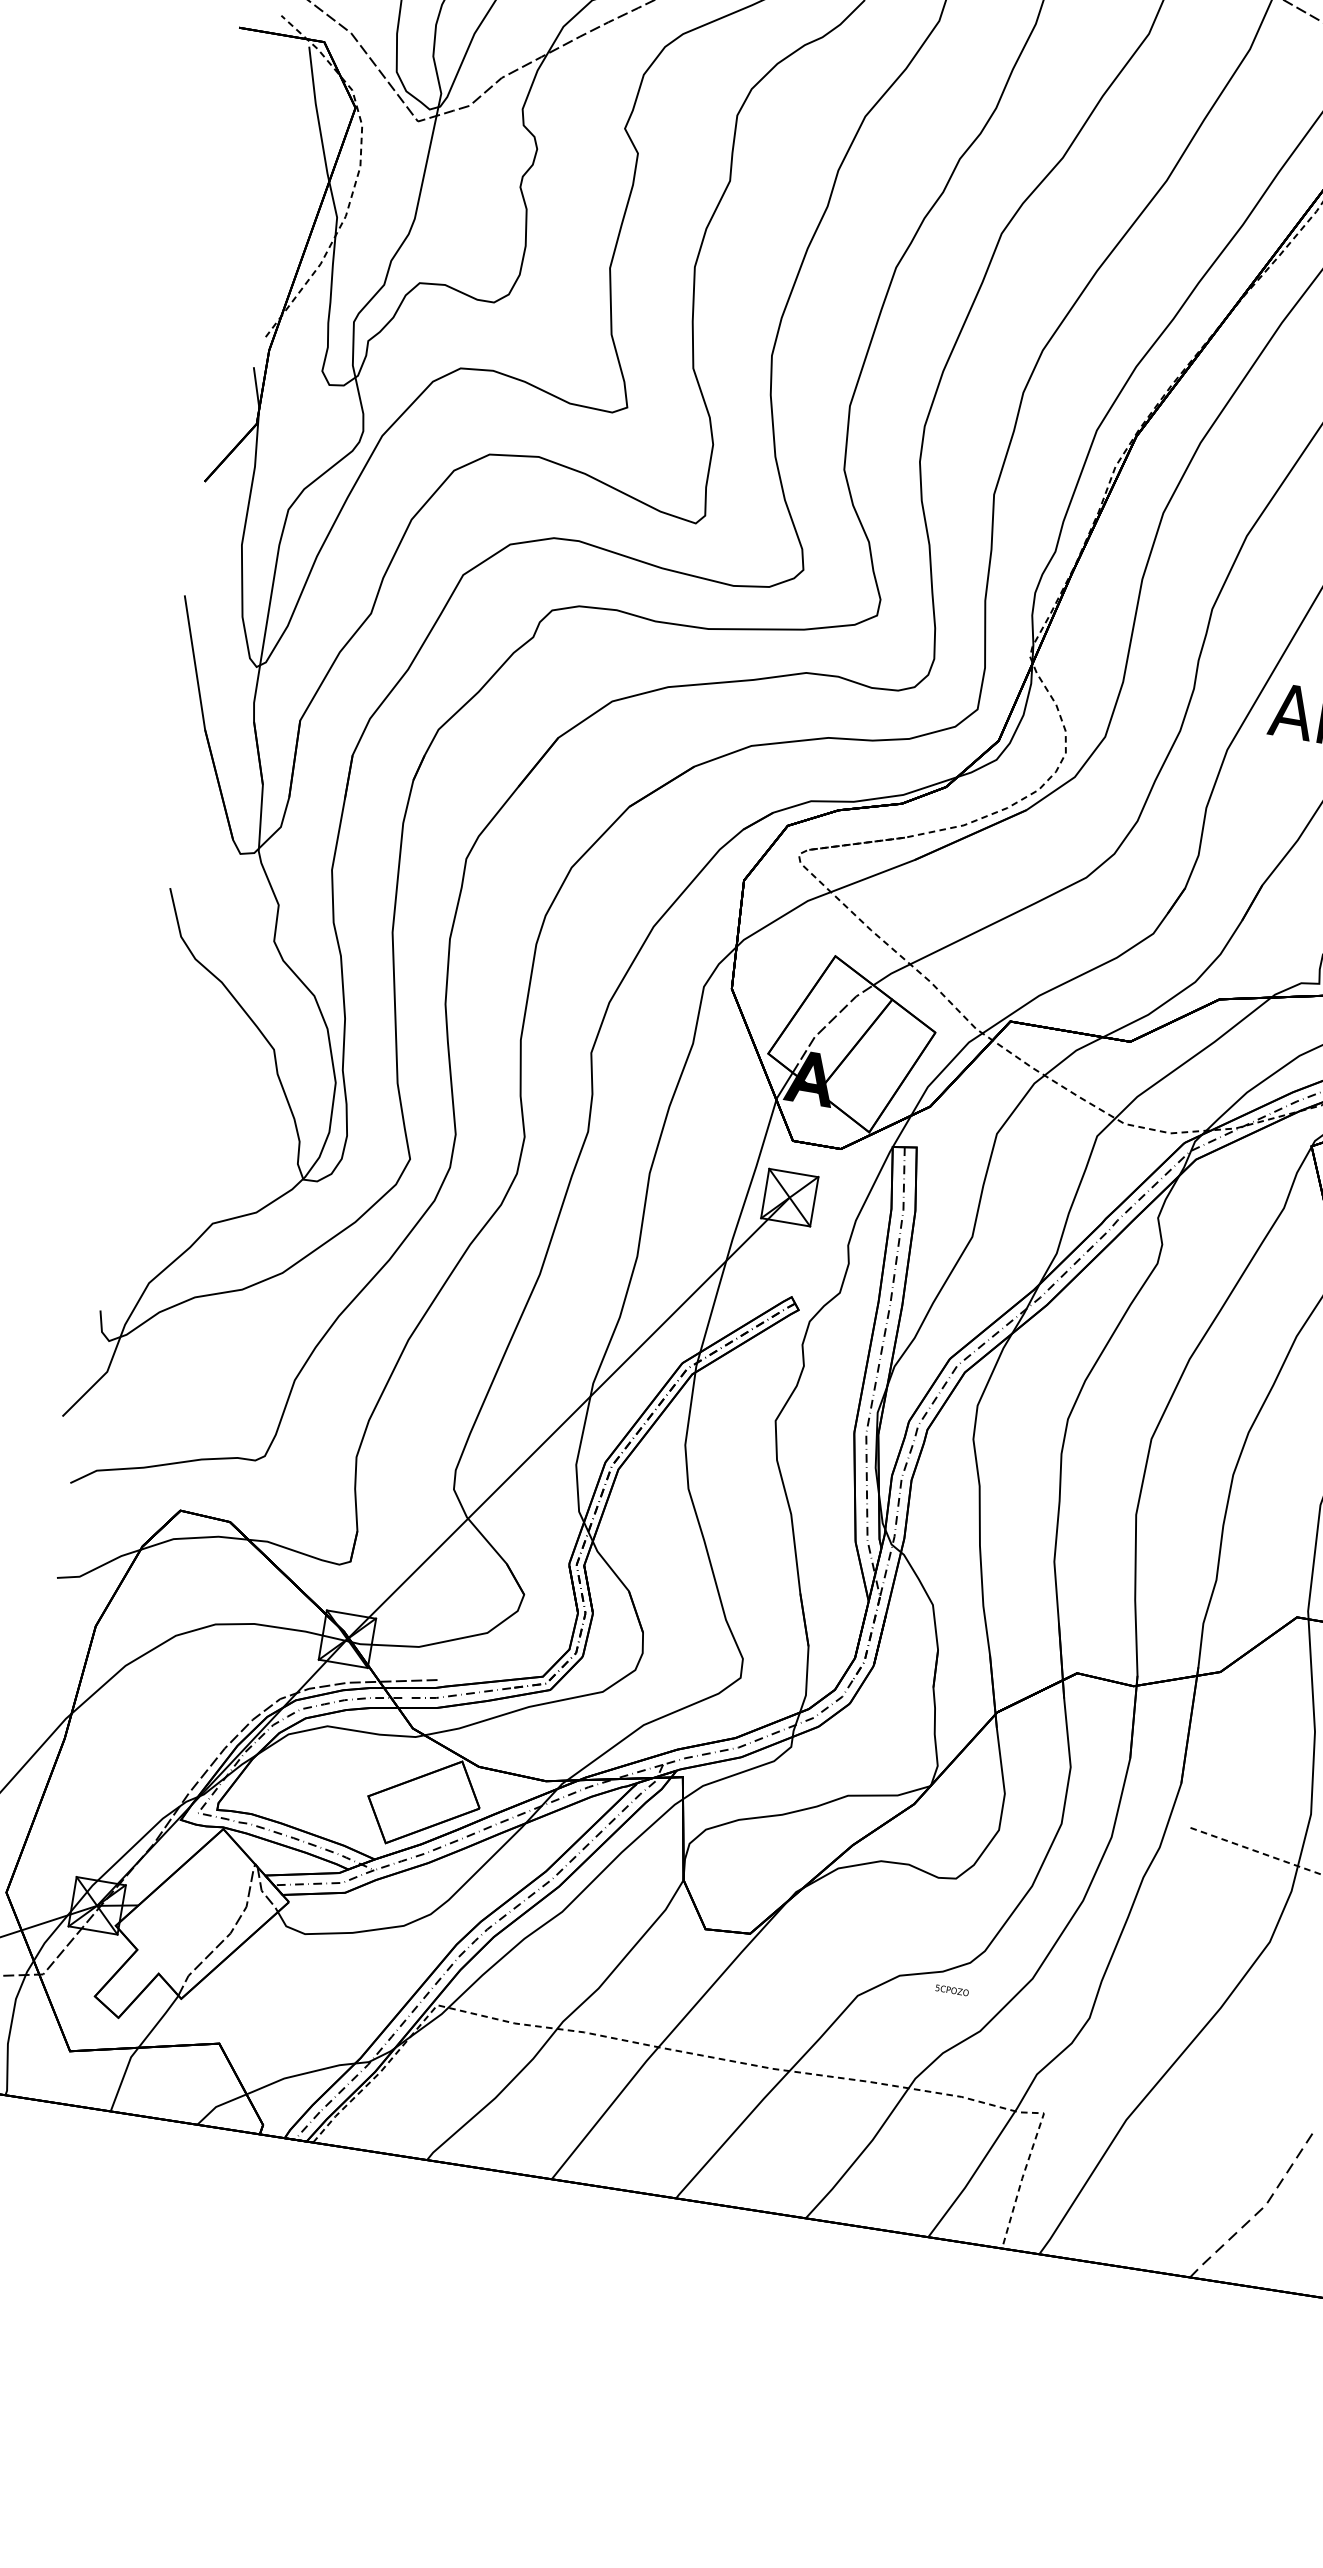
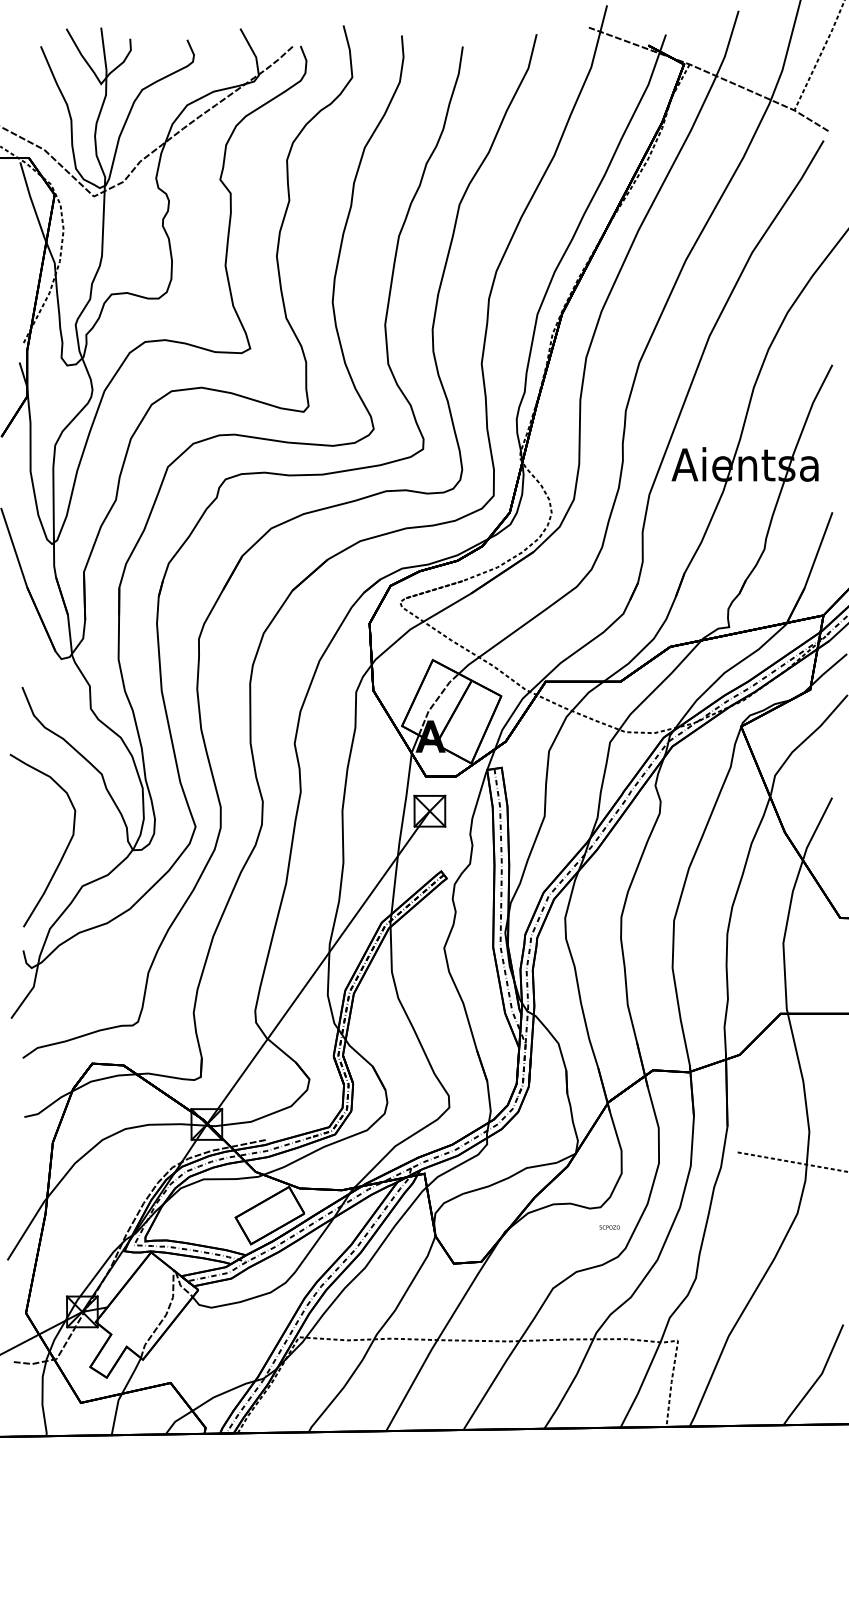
curve: (193, 1161) -> (64, 850), added
text: (951, 1990) -> (609, 1227), moved
line: (1258, 2212) -> (818, 1378), dashed -> solid

